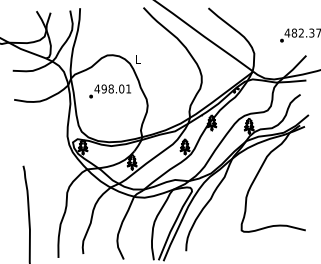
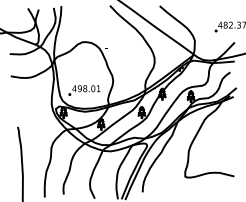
text: (109, 91) -> (83, 90), moved

